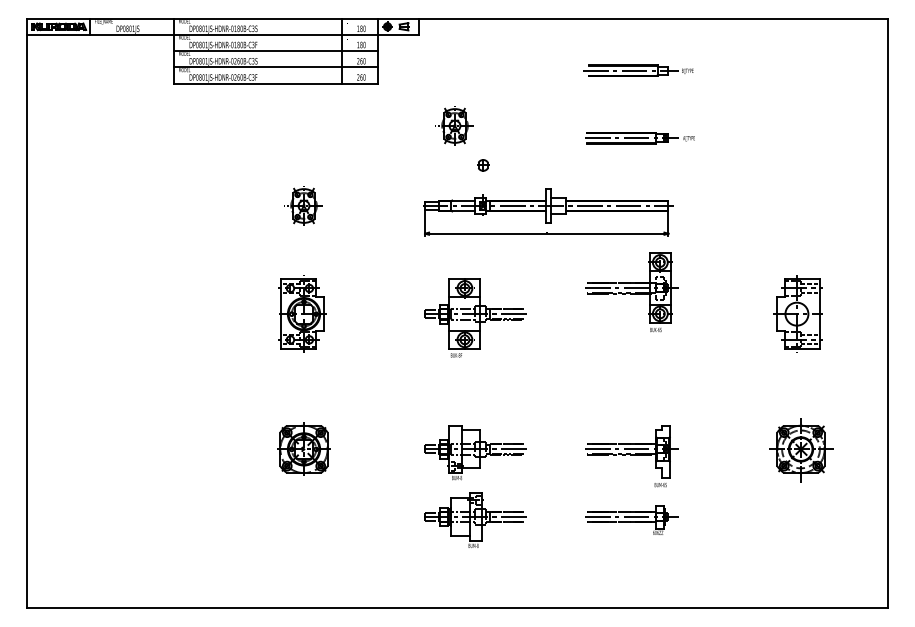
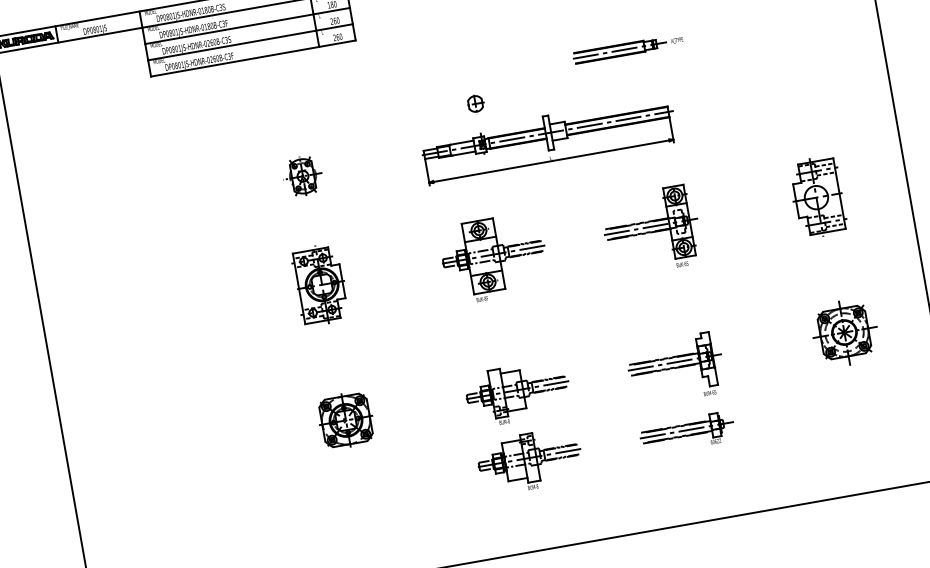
part: (454, 125) -> (439, 69), removed
part: (483, 165) -> (475, 104), size x1.43
part: (631, 292) -> (651, 231), moved

